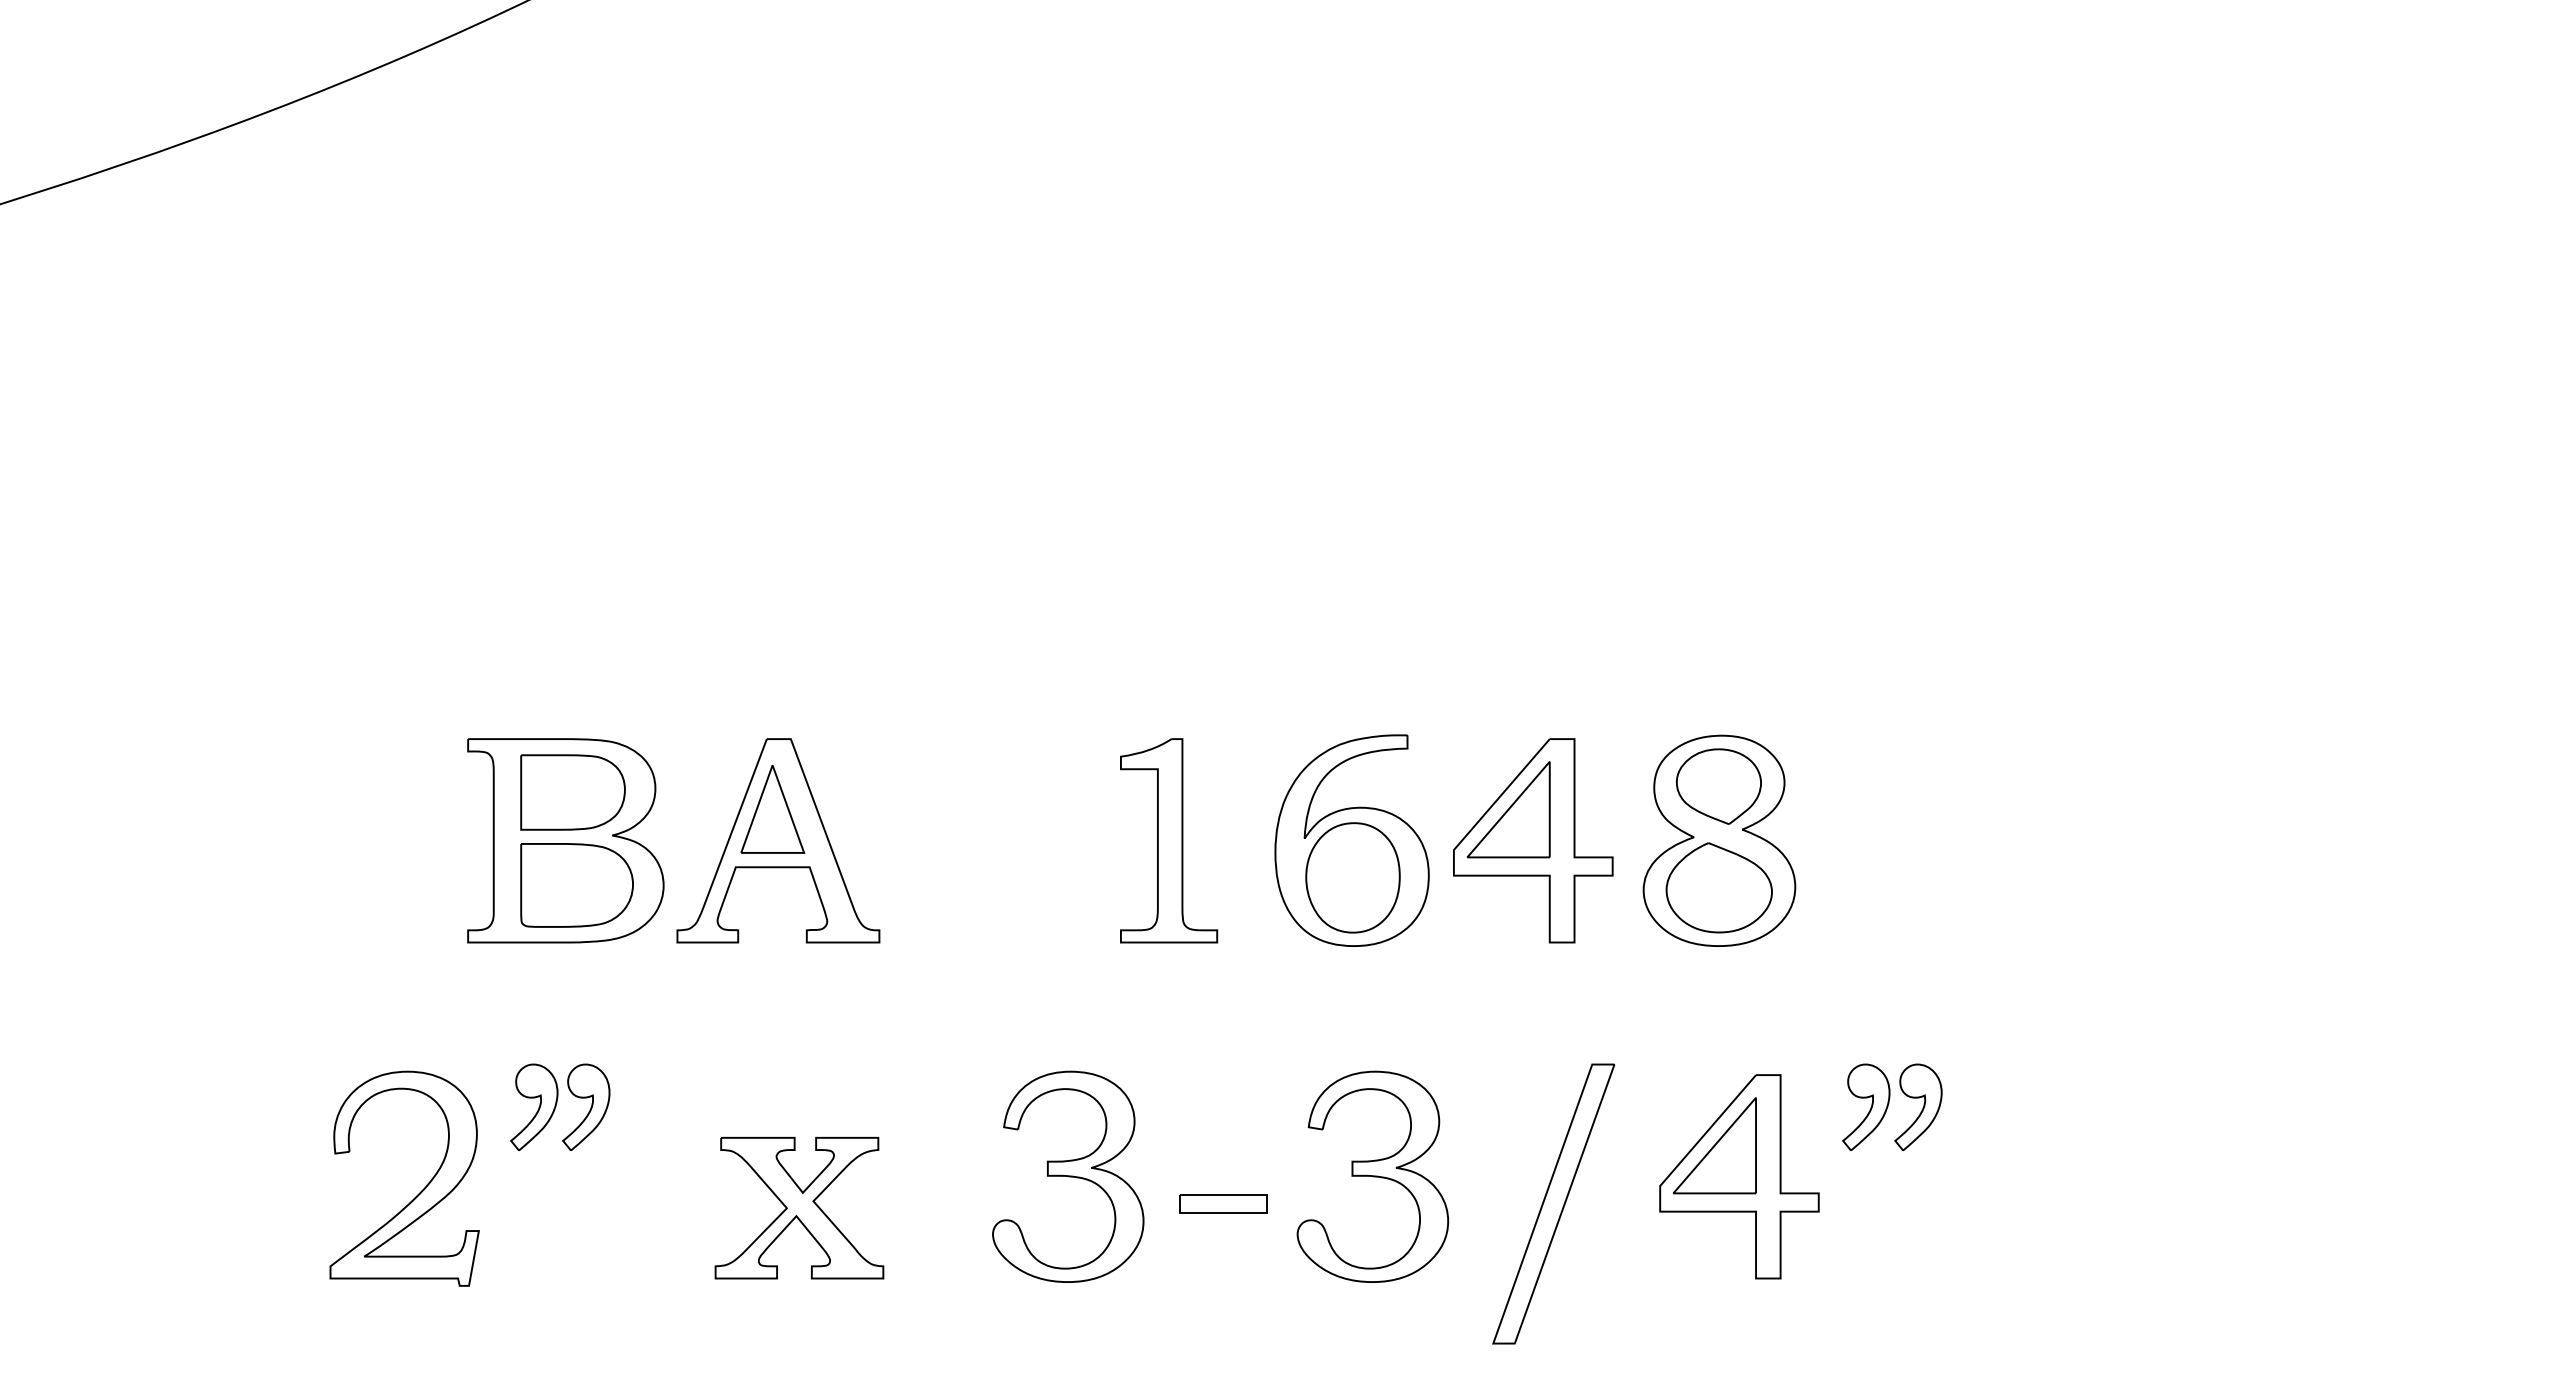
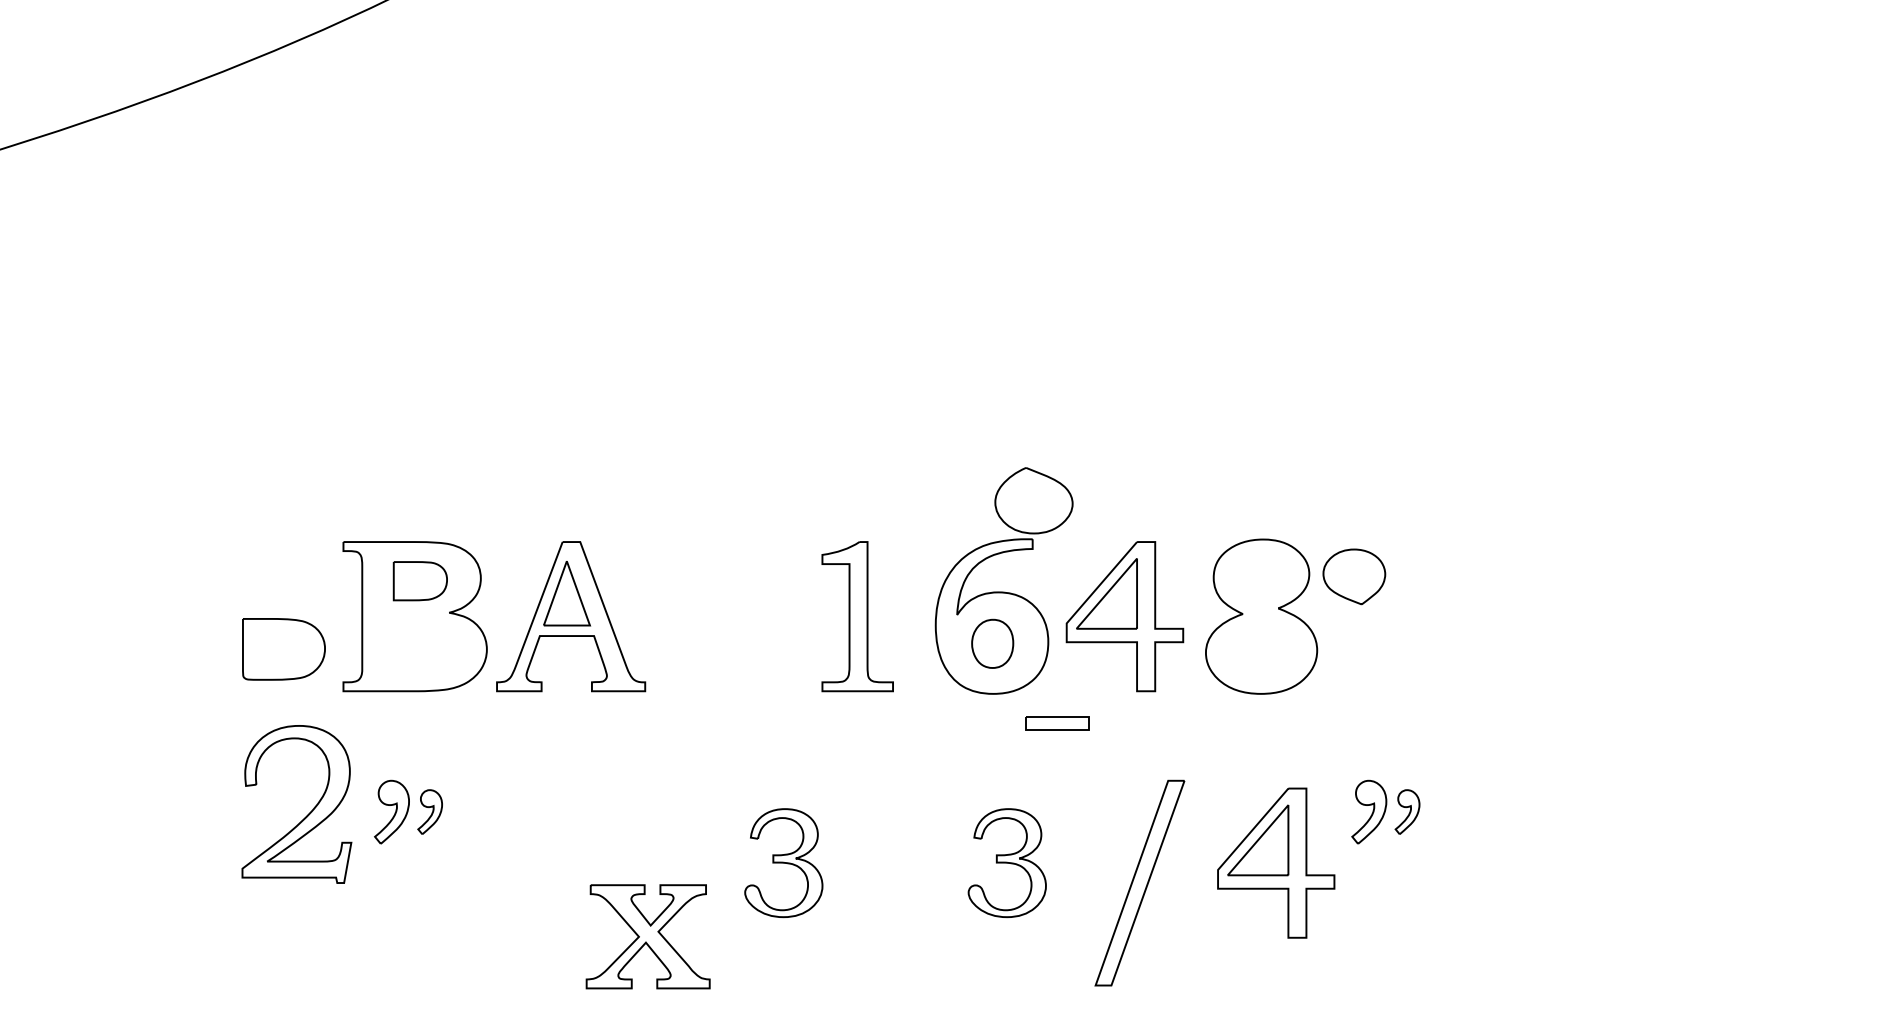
part: (1718, 786) -> (1354, 576), moved
part: (572, 792) -> (420, 581), size x0.7
part: (1352, 877) -> (992, 643), size x0.6
part: (576, 885) -> (283, 649), moved
part: (1718, 887) -> (1033, 500), moved
part: (586, 1106) -> (430, 811), size x0.7
part: (1918, 1106) -> (1407, 811), size x0.7
part: (1068, 1176) -> (783, 862), size x0.7
part: (1372, 1176) -> (1006, 862), size x0.7
part: (419, 1192) -> (307, 814), moved
part: (1223, 1203) -> (1057, 722), moved
part: (799, 1207) -> (648, 936), moved

